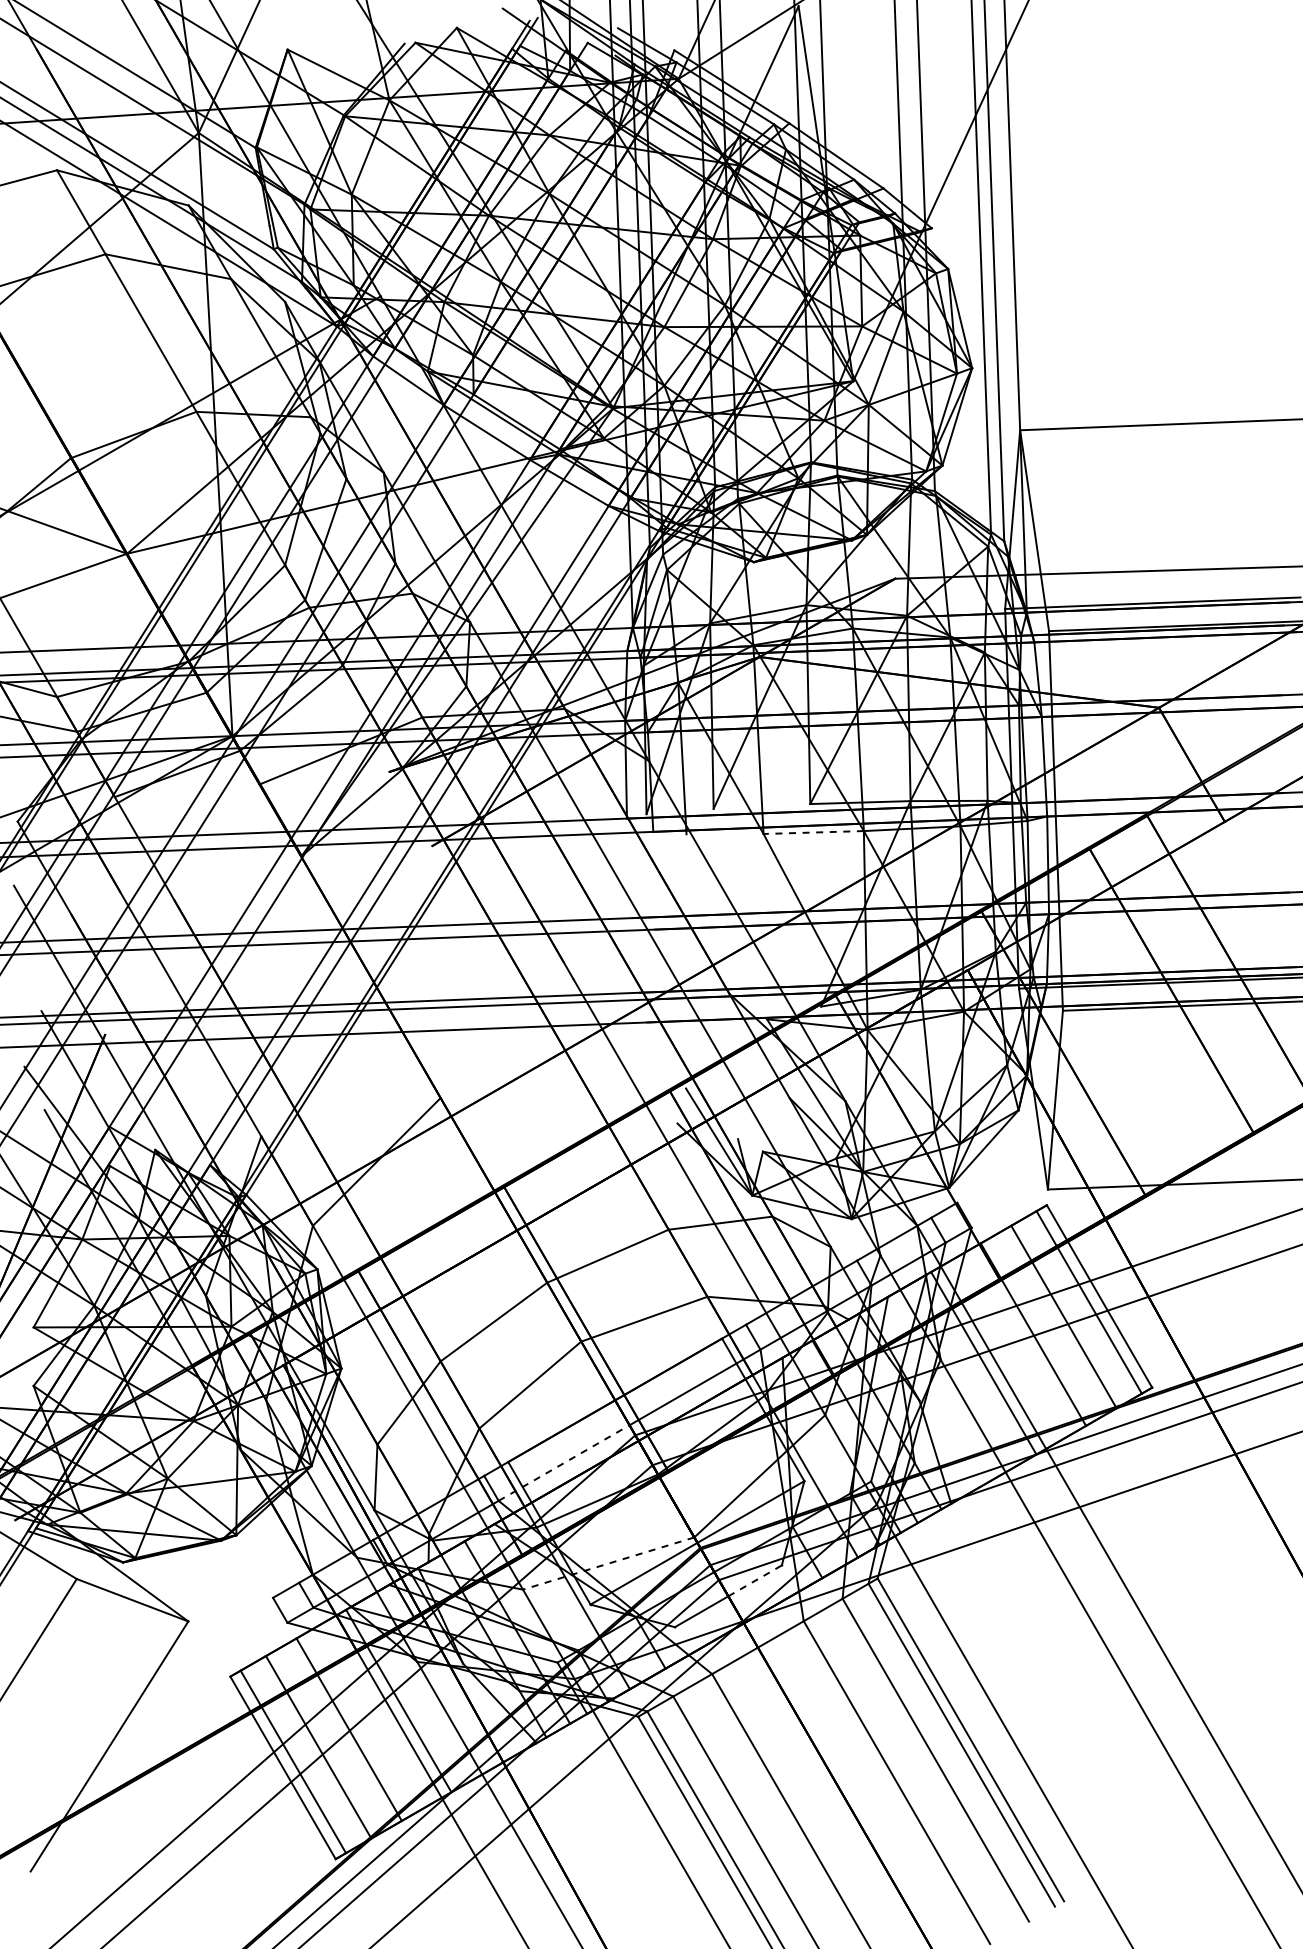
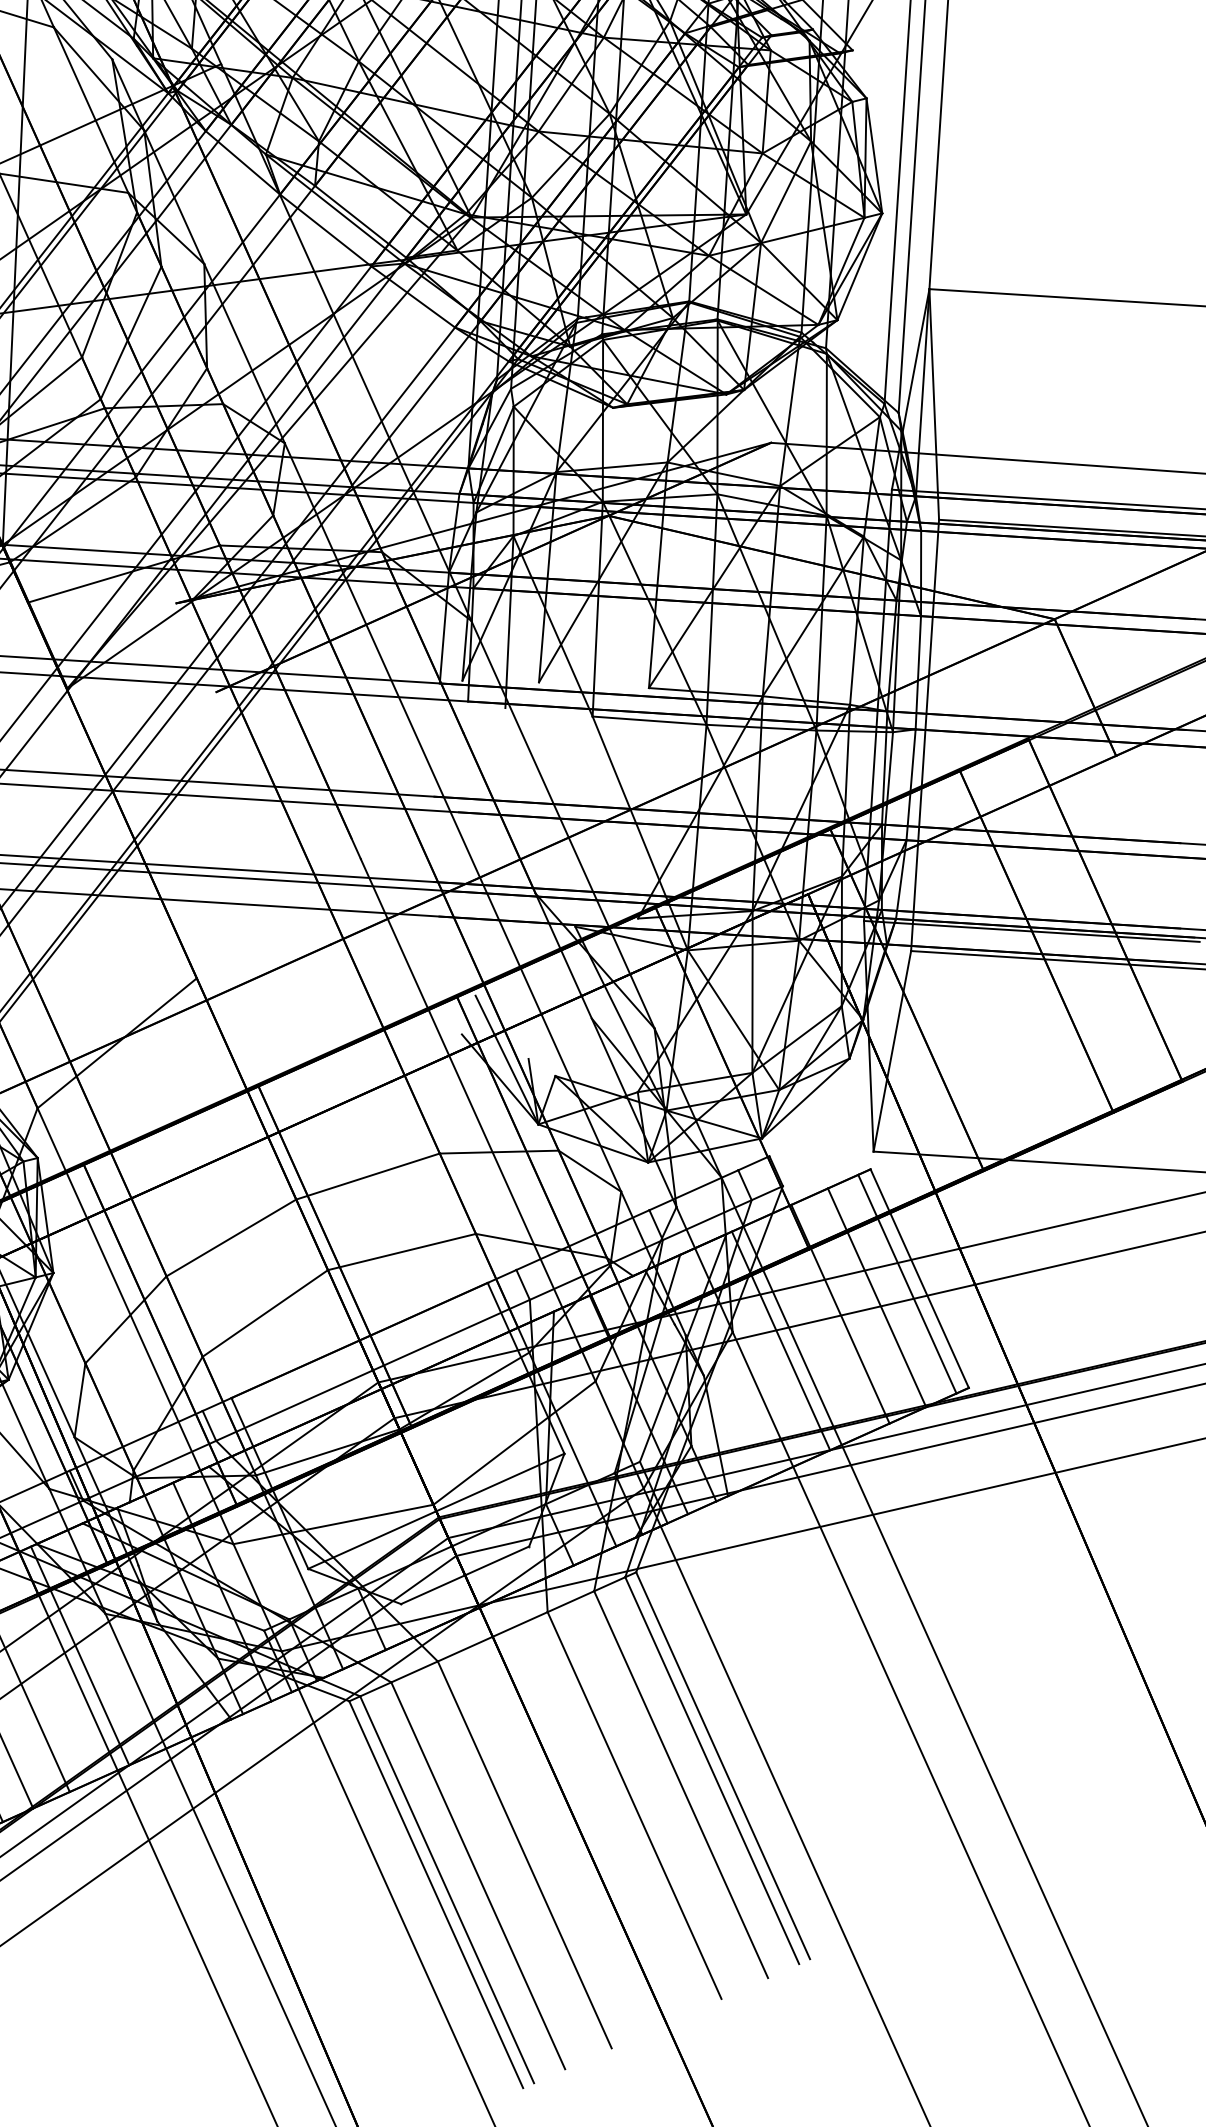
line: (813, 832) -> (649, 720), dashed -> solid
line: (564, 1463) -> (294, 1406), dashed -> solid
line: (608, 1563) -> (333, 1524), dashed -> solid
line: (755, 1580) -> (497, 1560), dashed -> solid

